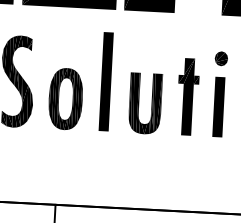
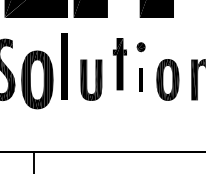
part: (187, 97) -> (119, 64), moved
part: (65, 98) -> (37, 79), size x1.4
part: (219, 106) -> (141, 79), size x0.6

